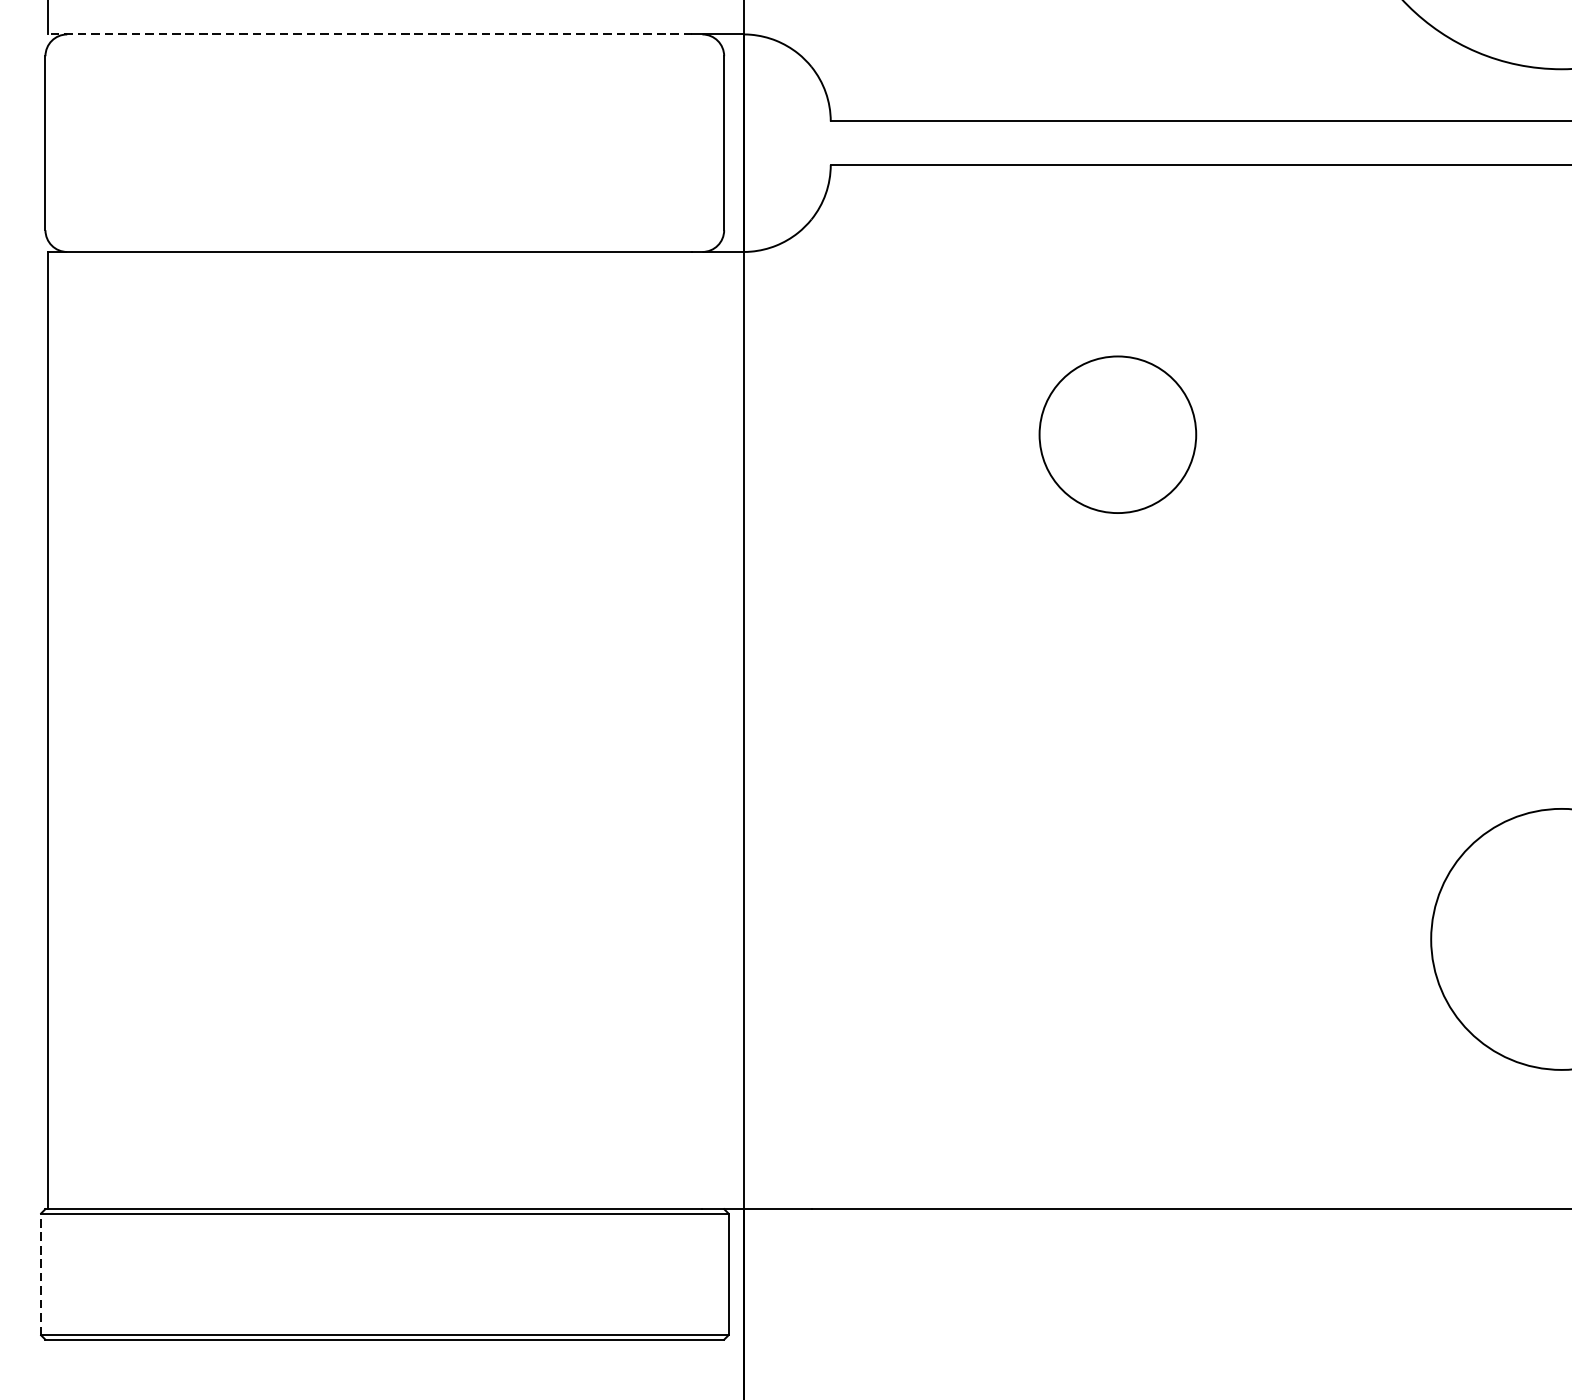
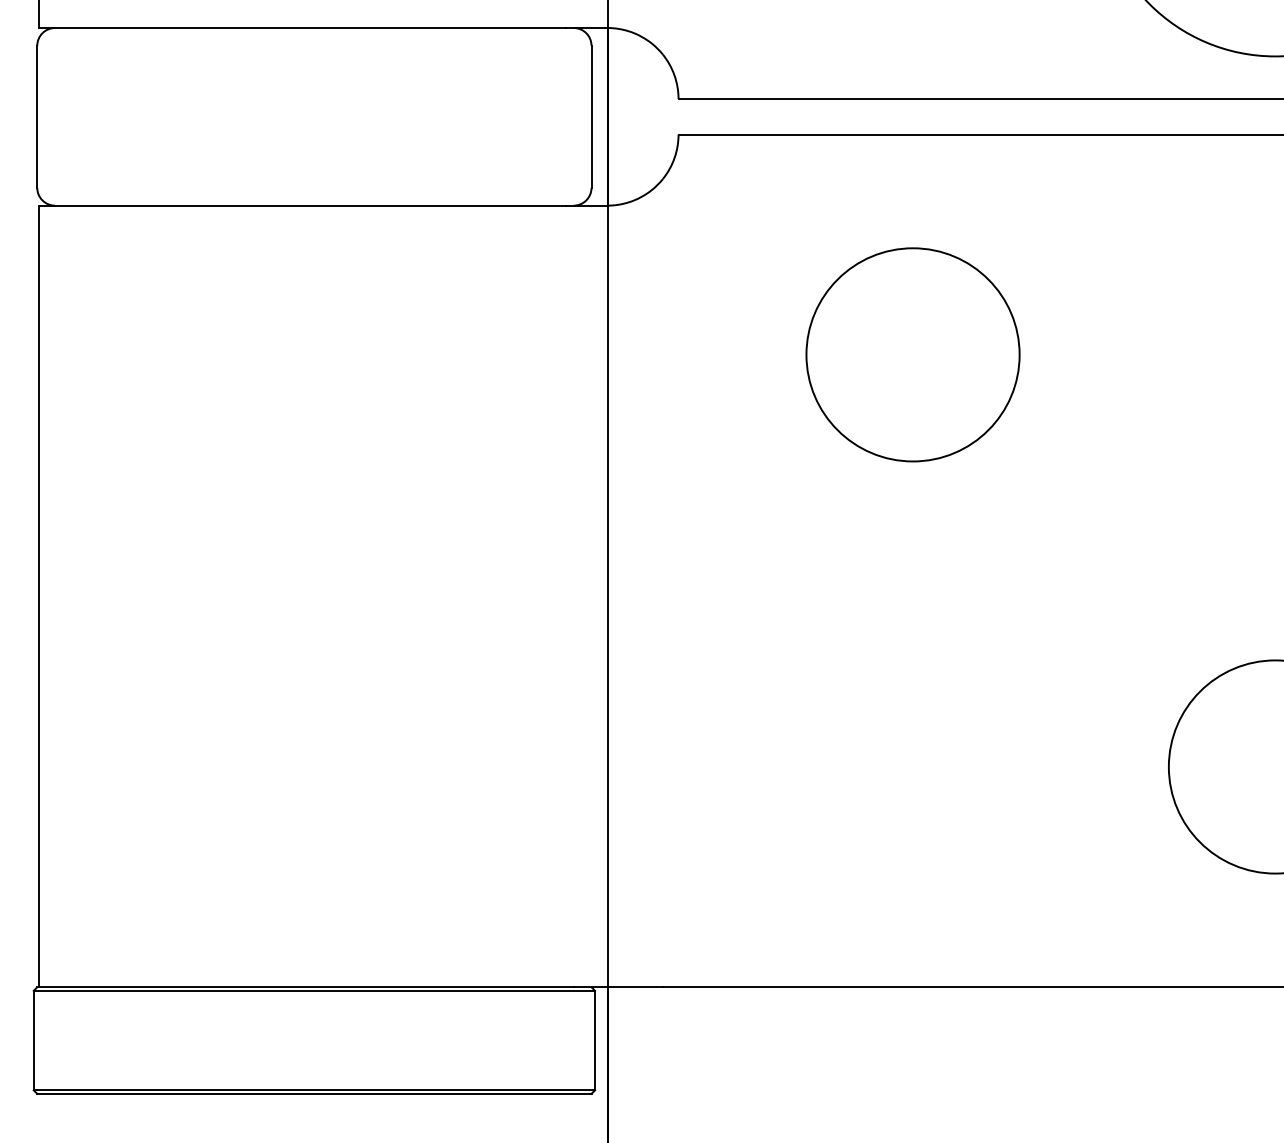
line: (369, 35) -> (301, 28), dashed -> solid
circle: (1117, 434) -> (912, 354), size x1.67
line: (40, 1274) -> (33, 1040), dashed -> solid

